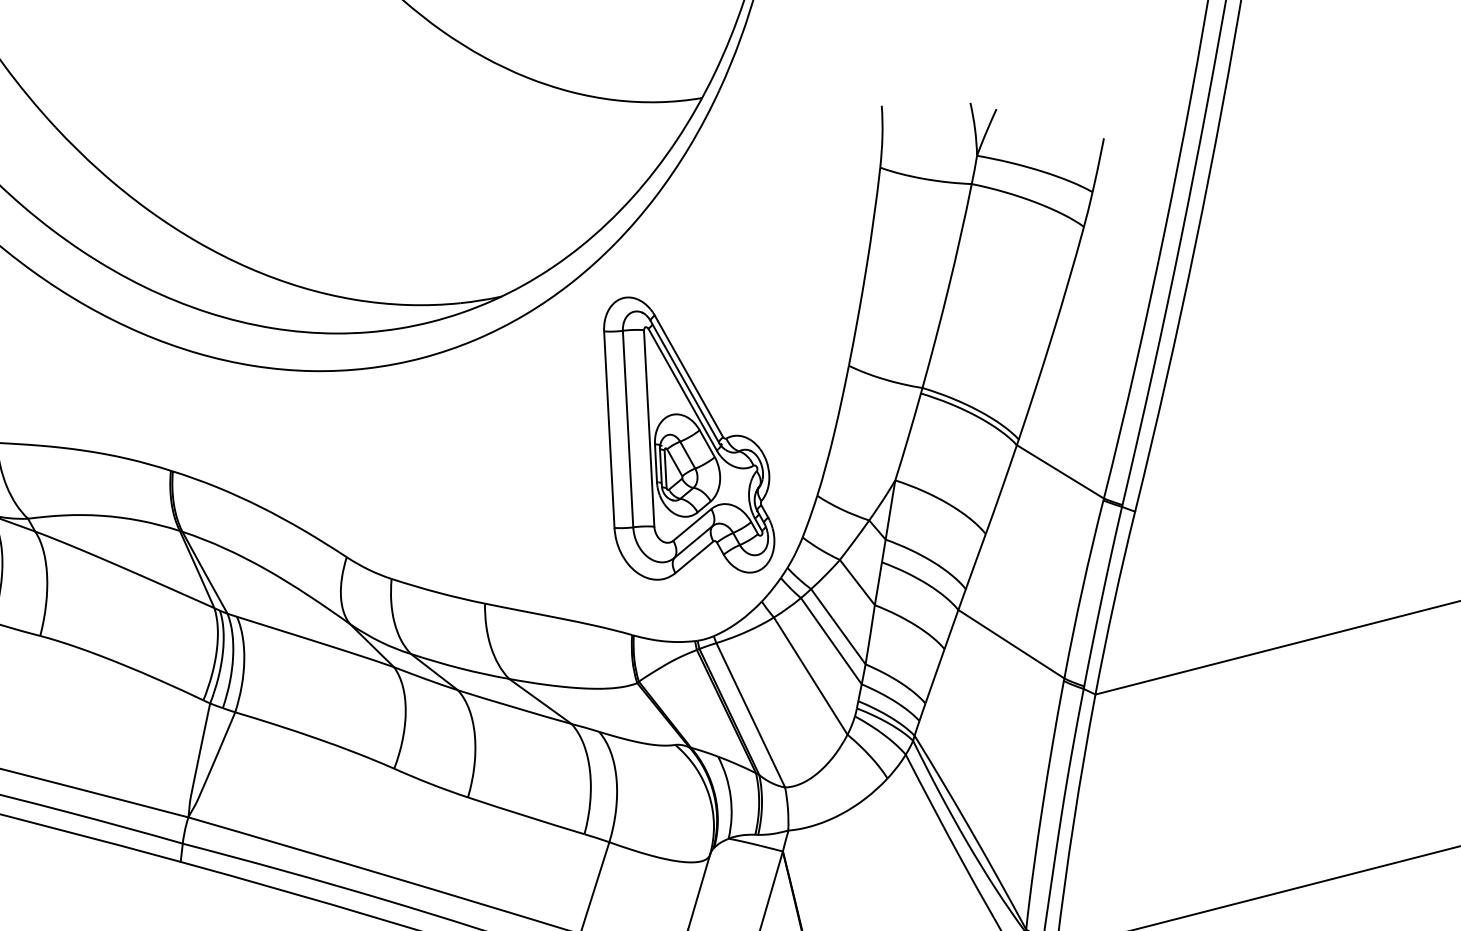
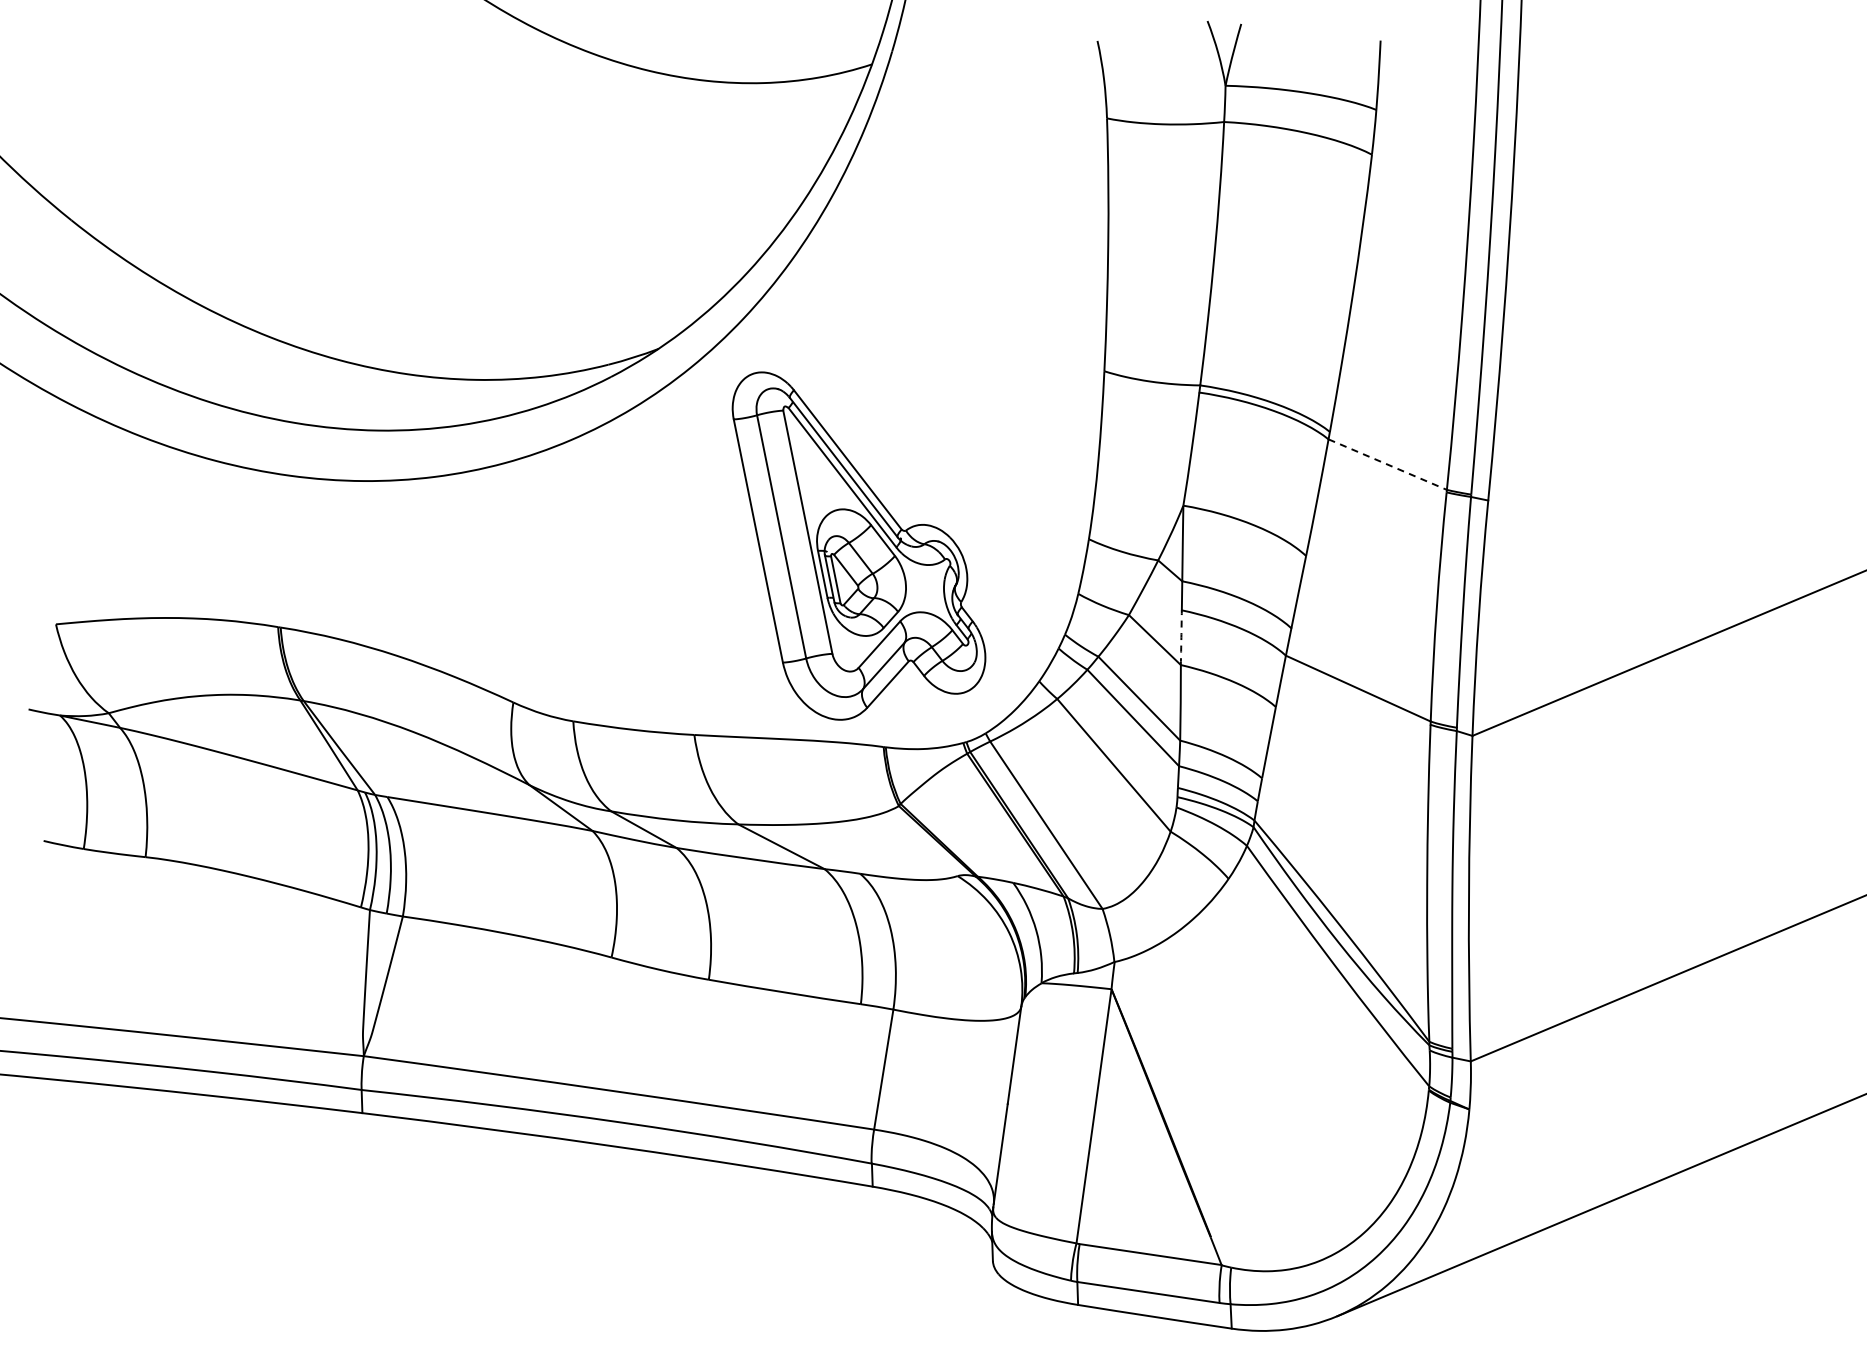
part: (687, 444) -> (858, 545), moved
line: (1061, 471) -> (1388, 464), solid -> dashed
arc: (878, 583) -> (1181, 637), solid -> dashed

